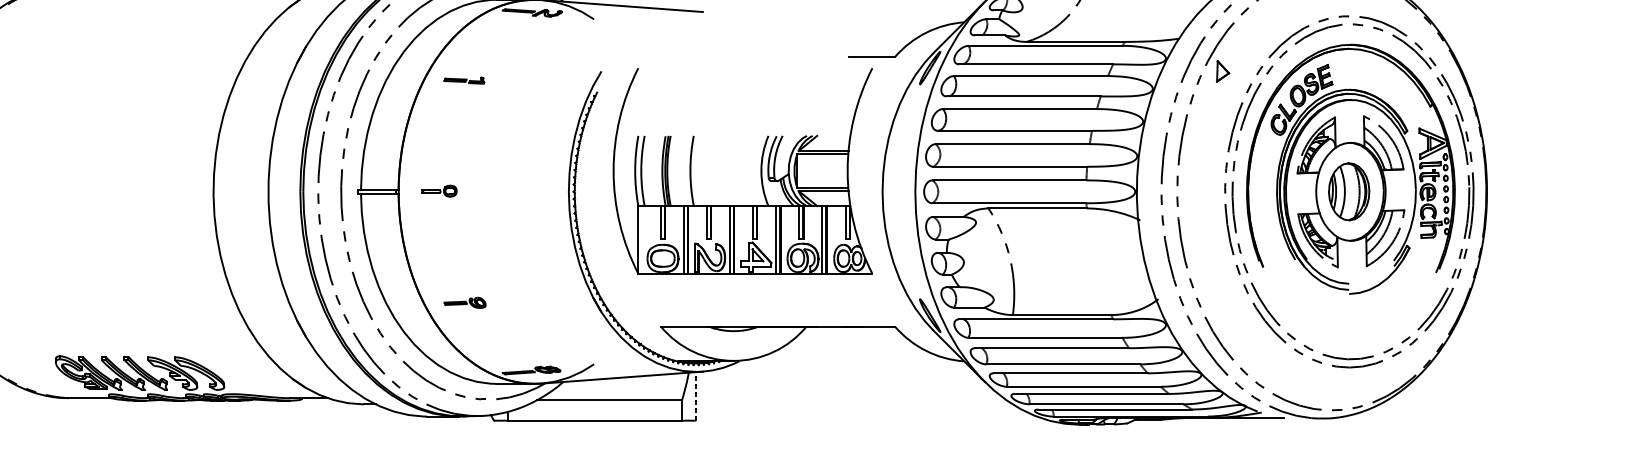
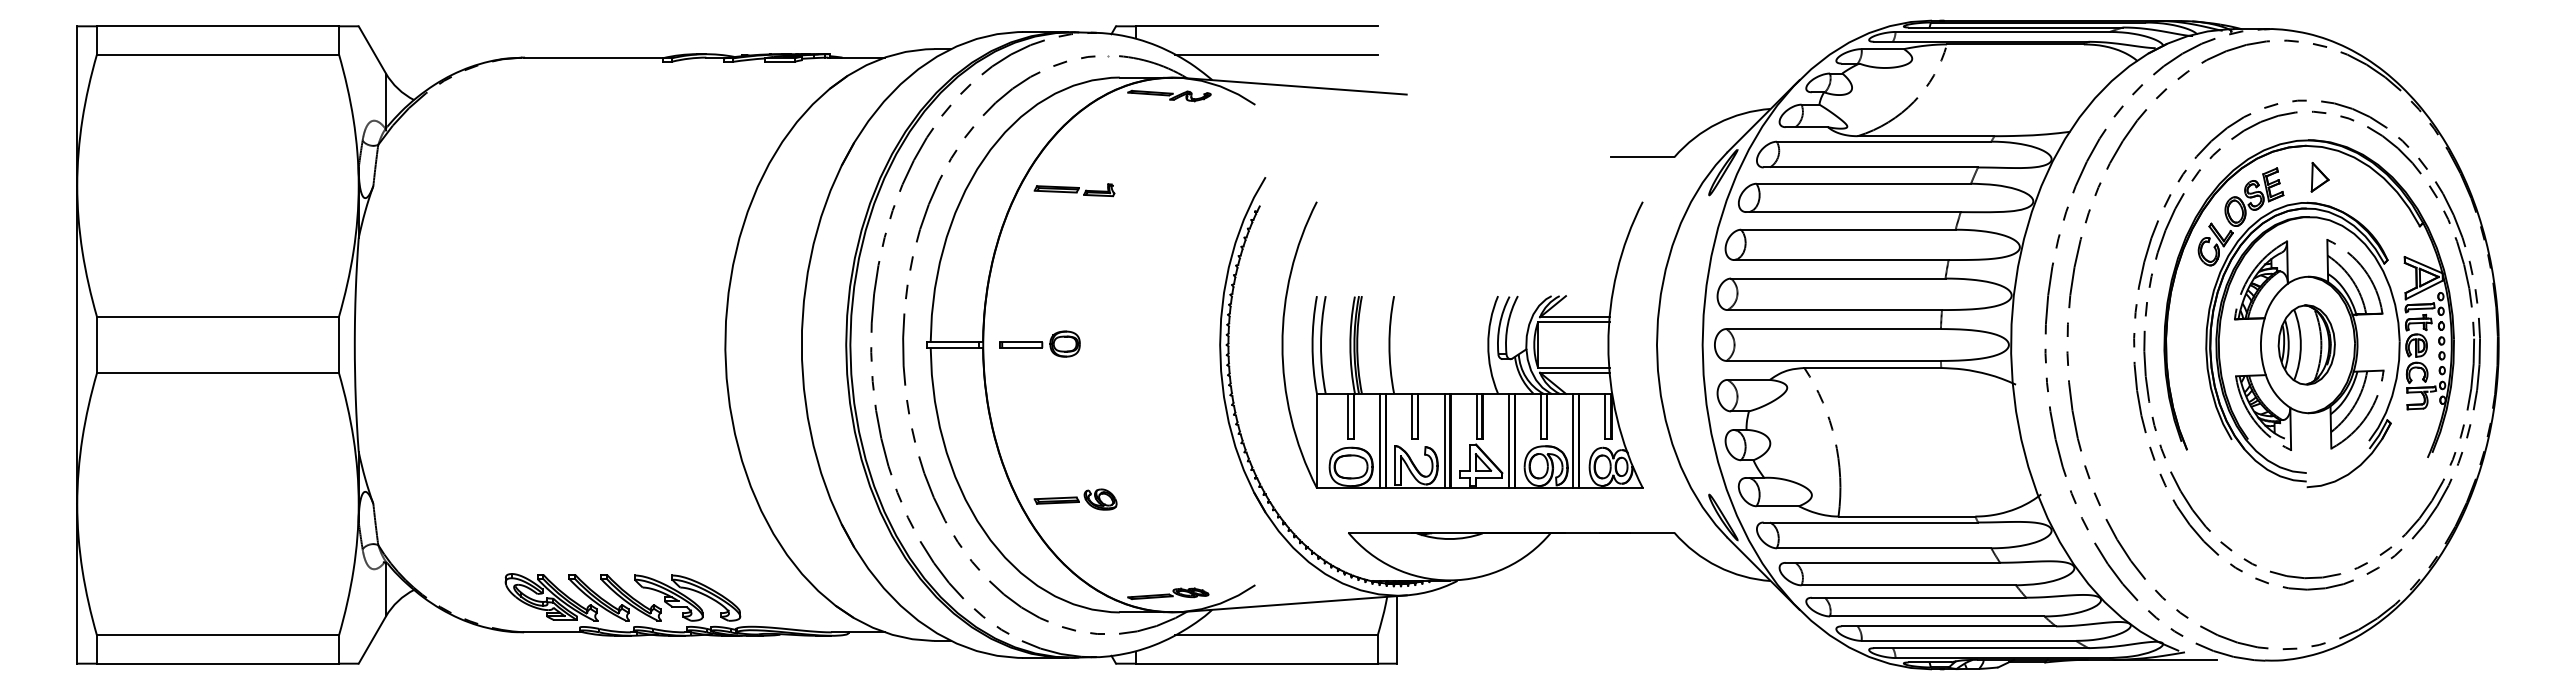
part: (1222, 71) -> (2319, 177), moved
part: (464, 80) -> (1074, 190), size x1.43
part: (760, 170) -> (1487, 344), moved
part: (439, 190) -> (1039, 343), size x1.67
part: (464, 302) -> (1075, 499), size x1.43
line: (696, 396) -> (1397, 629), dashed -> solid

